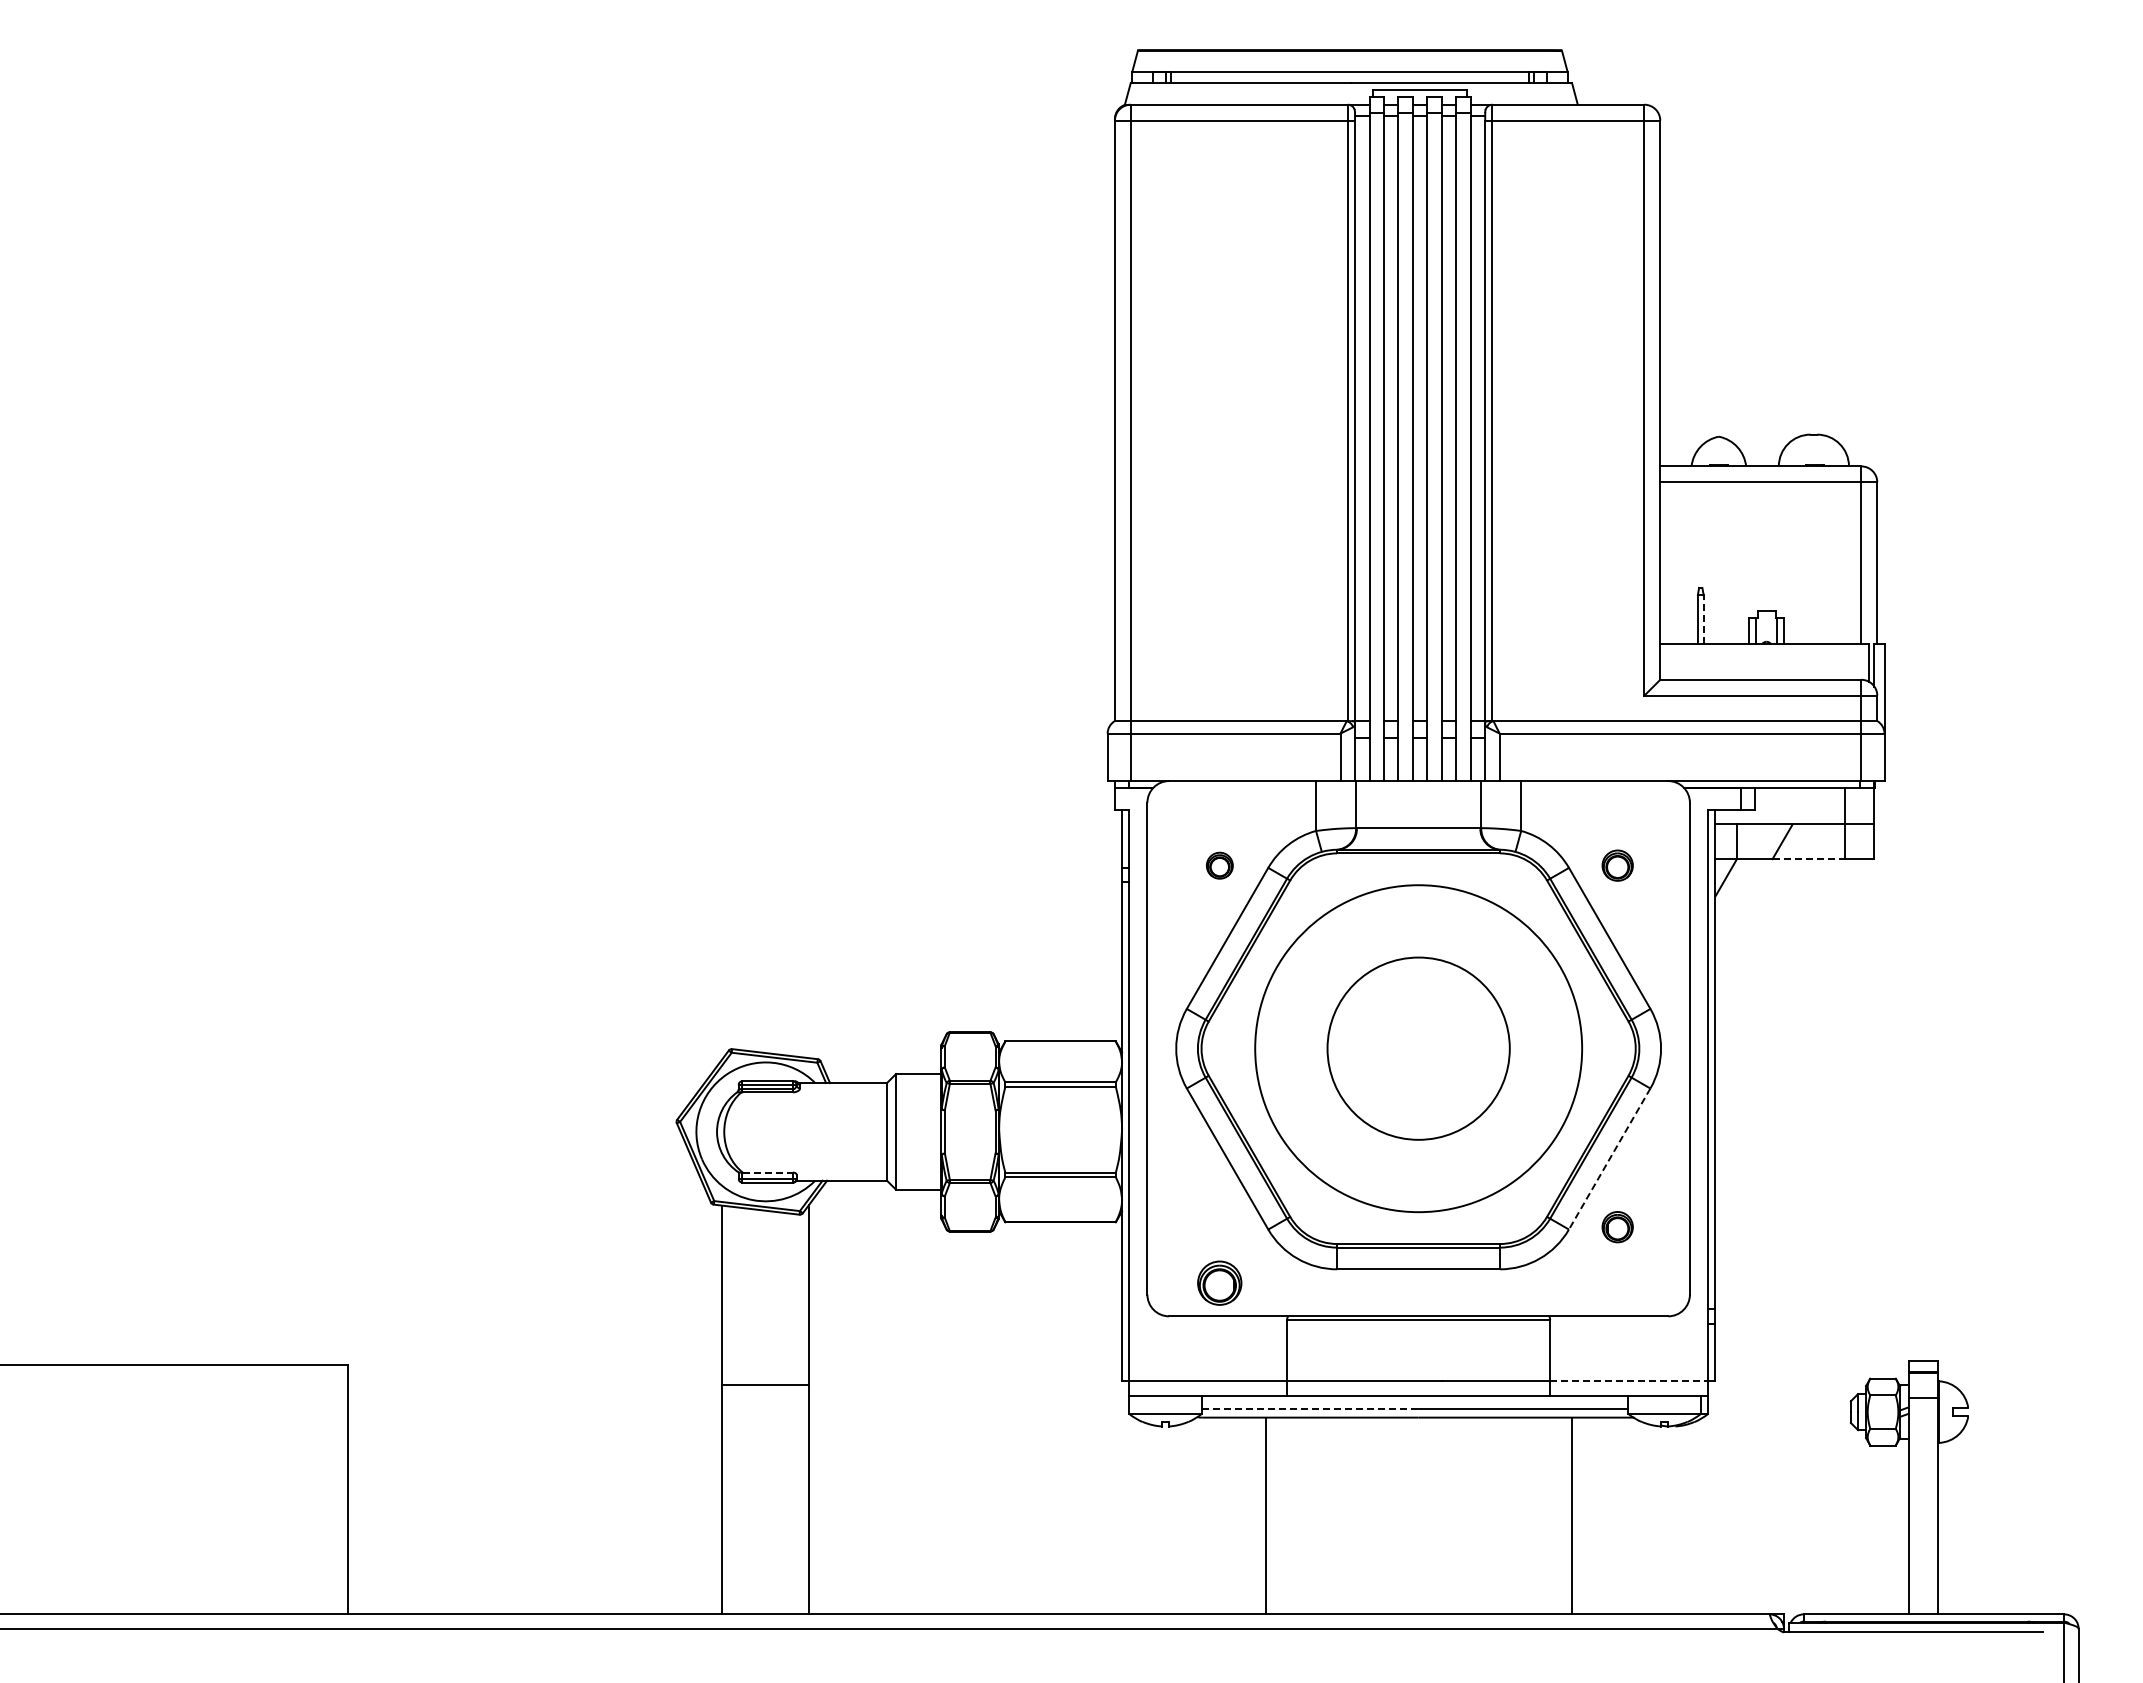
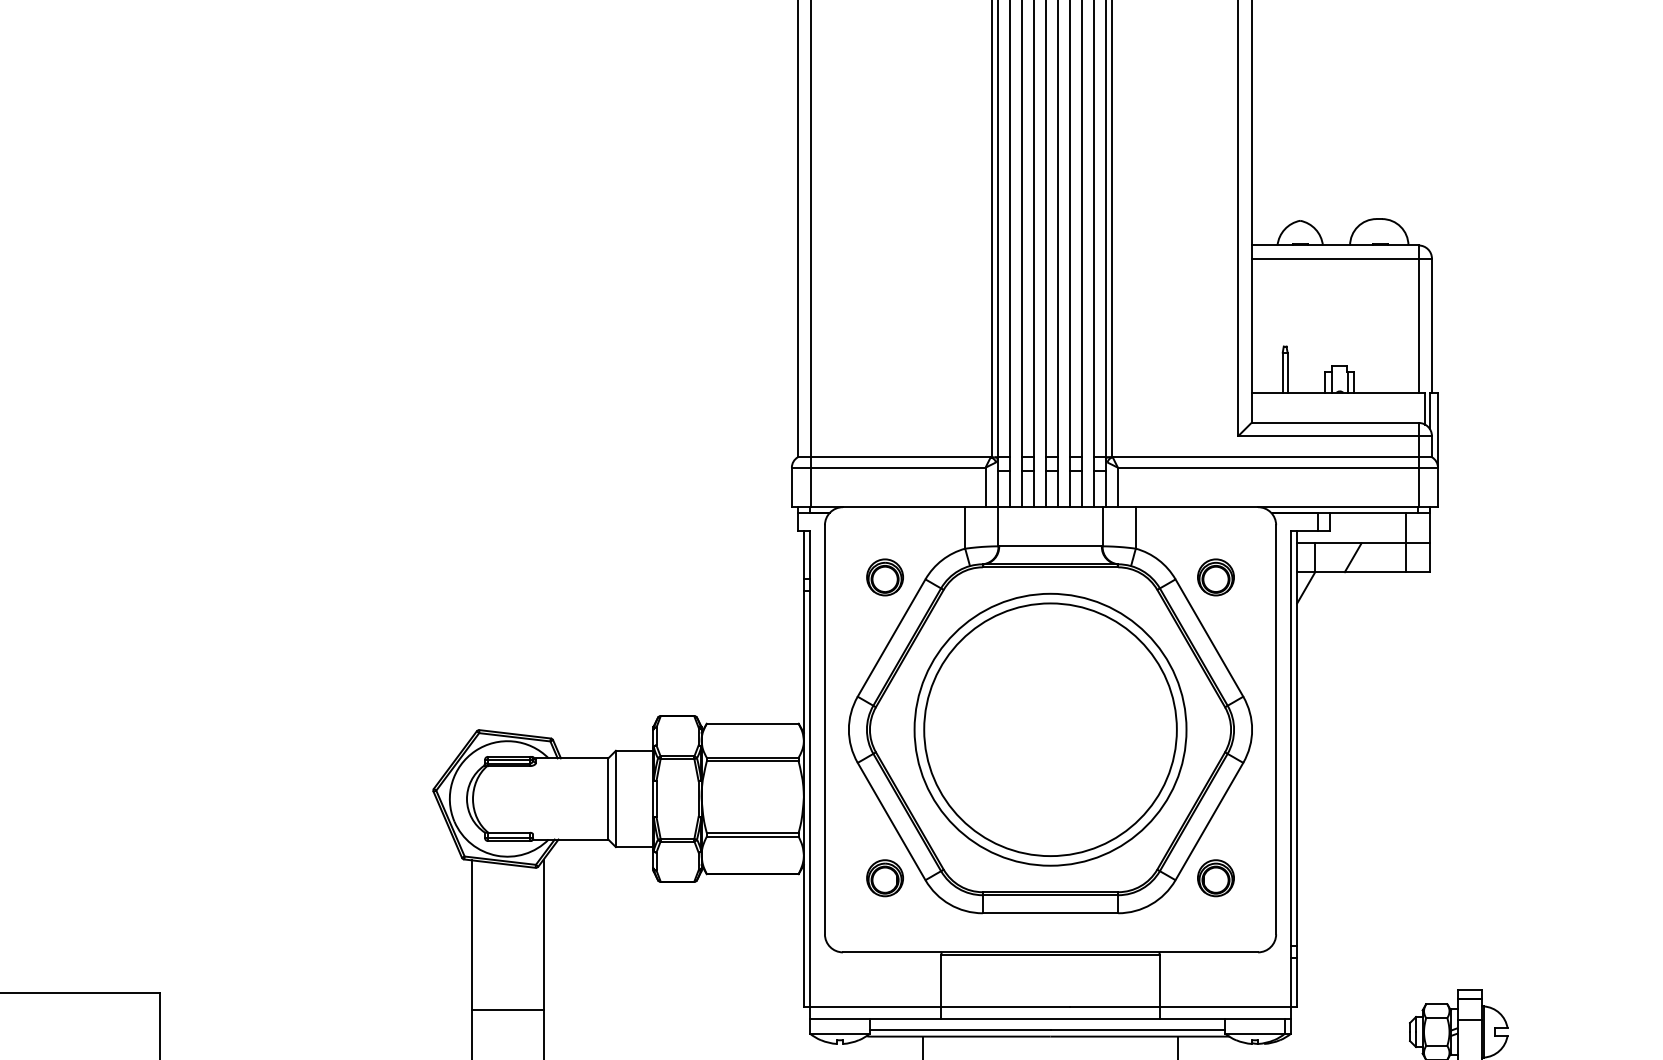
line: (1703, 618) -> (1287, 371), dashed -> solid
line: (1809, 859) -> (1375, 572), dashed -> solid
part: (1219, 865) -> (884, 577), size x1.67
part: (1617, 865) -> (1215, 577), size x1.43
circle: (1418, 1048) -> (1050, 729), size x1.67
line: (1609, 1159) -> (1209, 821), dashed -> solid
line: (768, 1172) -> (509, 832), dashed -> solid
part: (1617, 1226) -> (1215, 877), size x1.43
part: (1219, 1282) -> (884, 877), moved
line: (1629, 1381) -> (1225, 1006), dashed -> solid
line: (1310, 1409) -> (960, 1029), dashed -> solid

